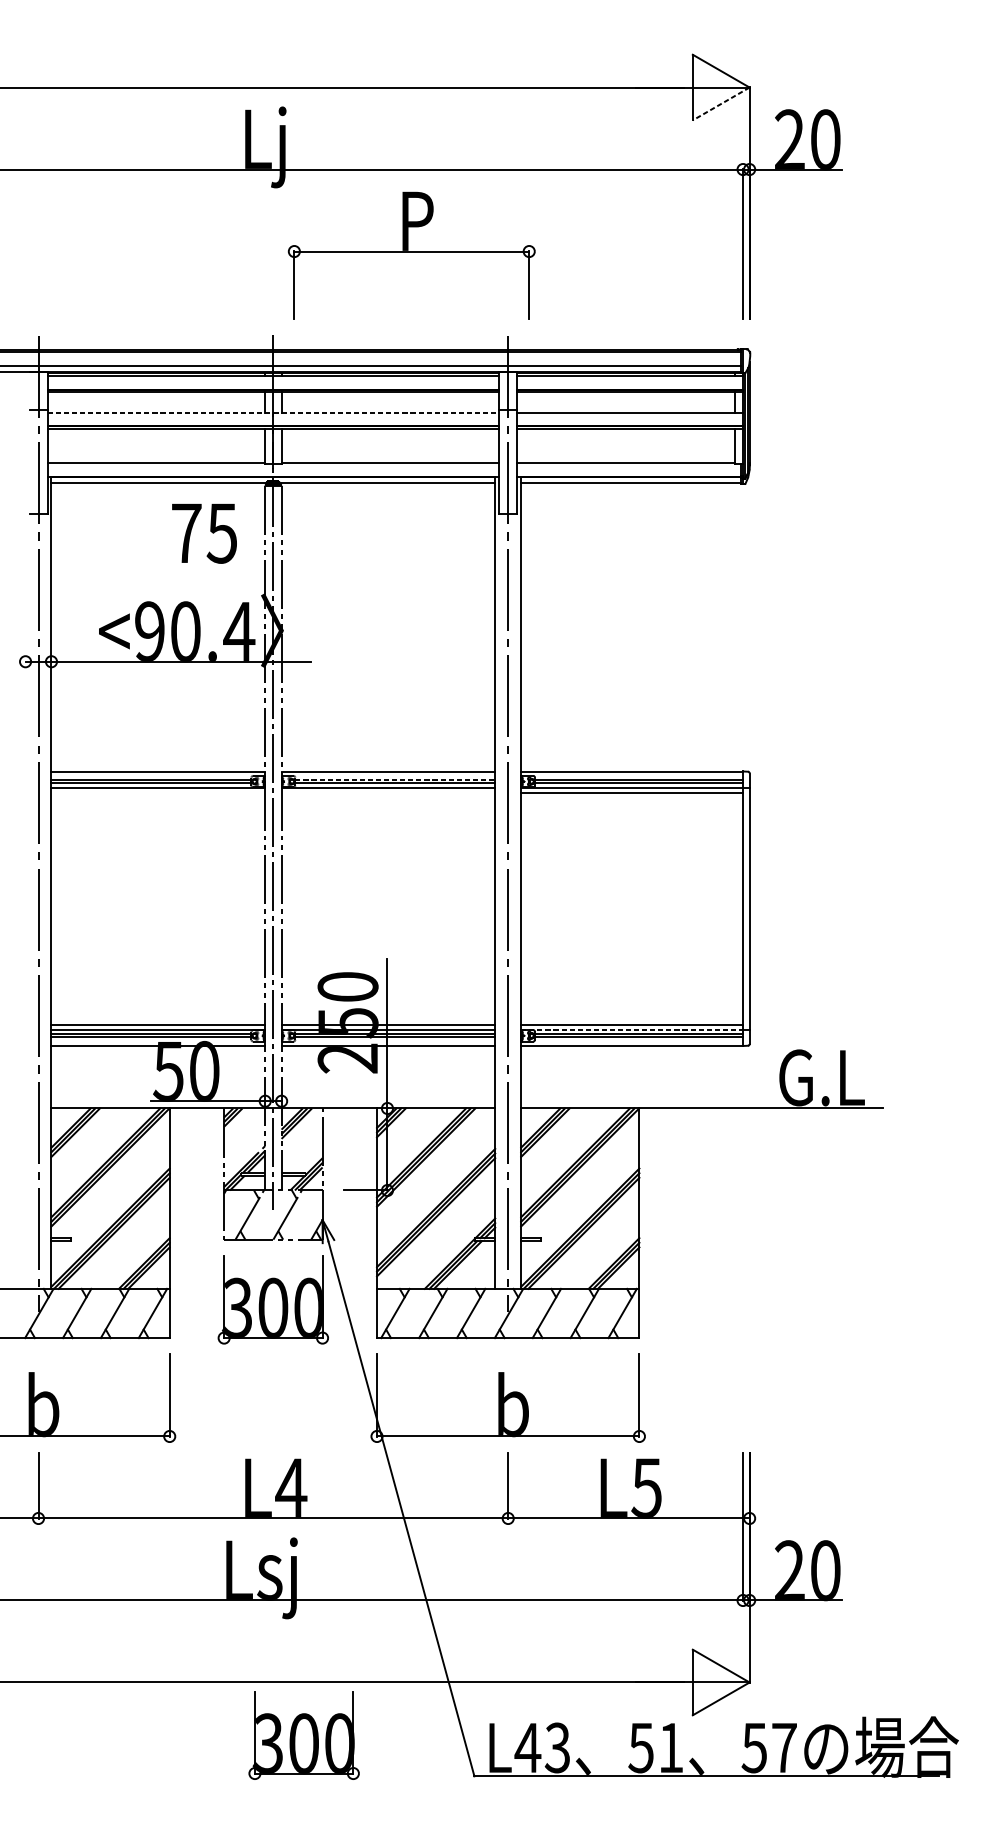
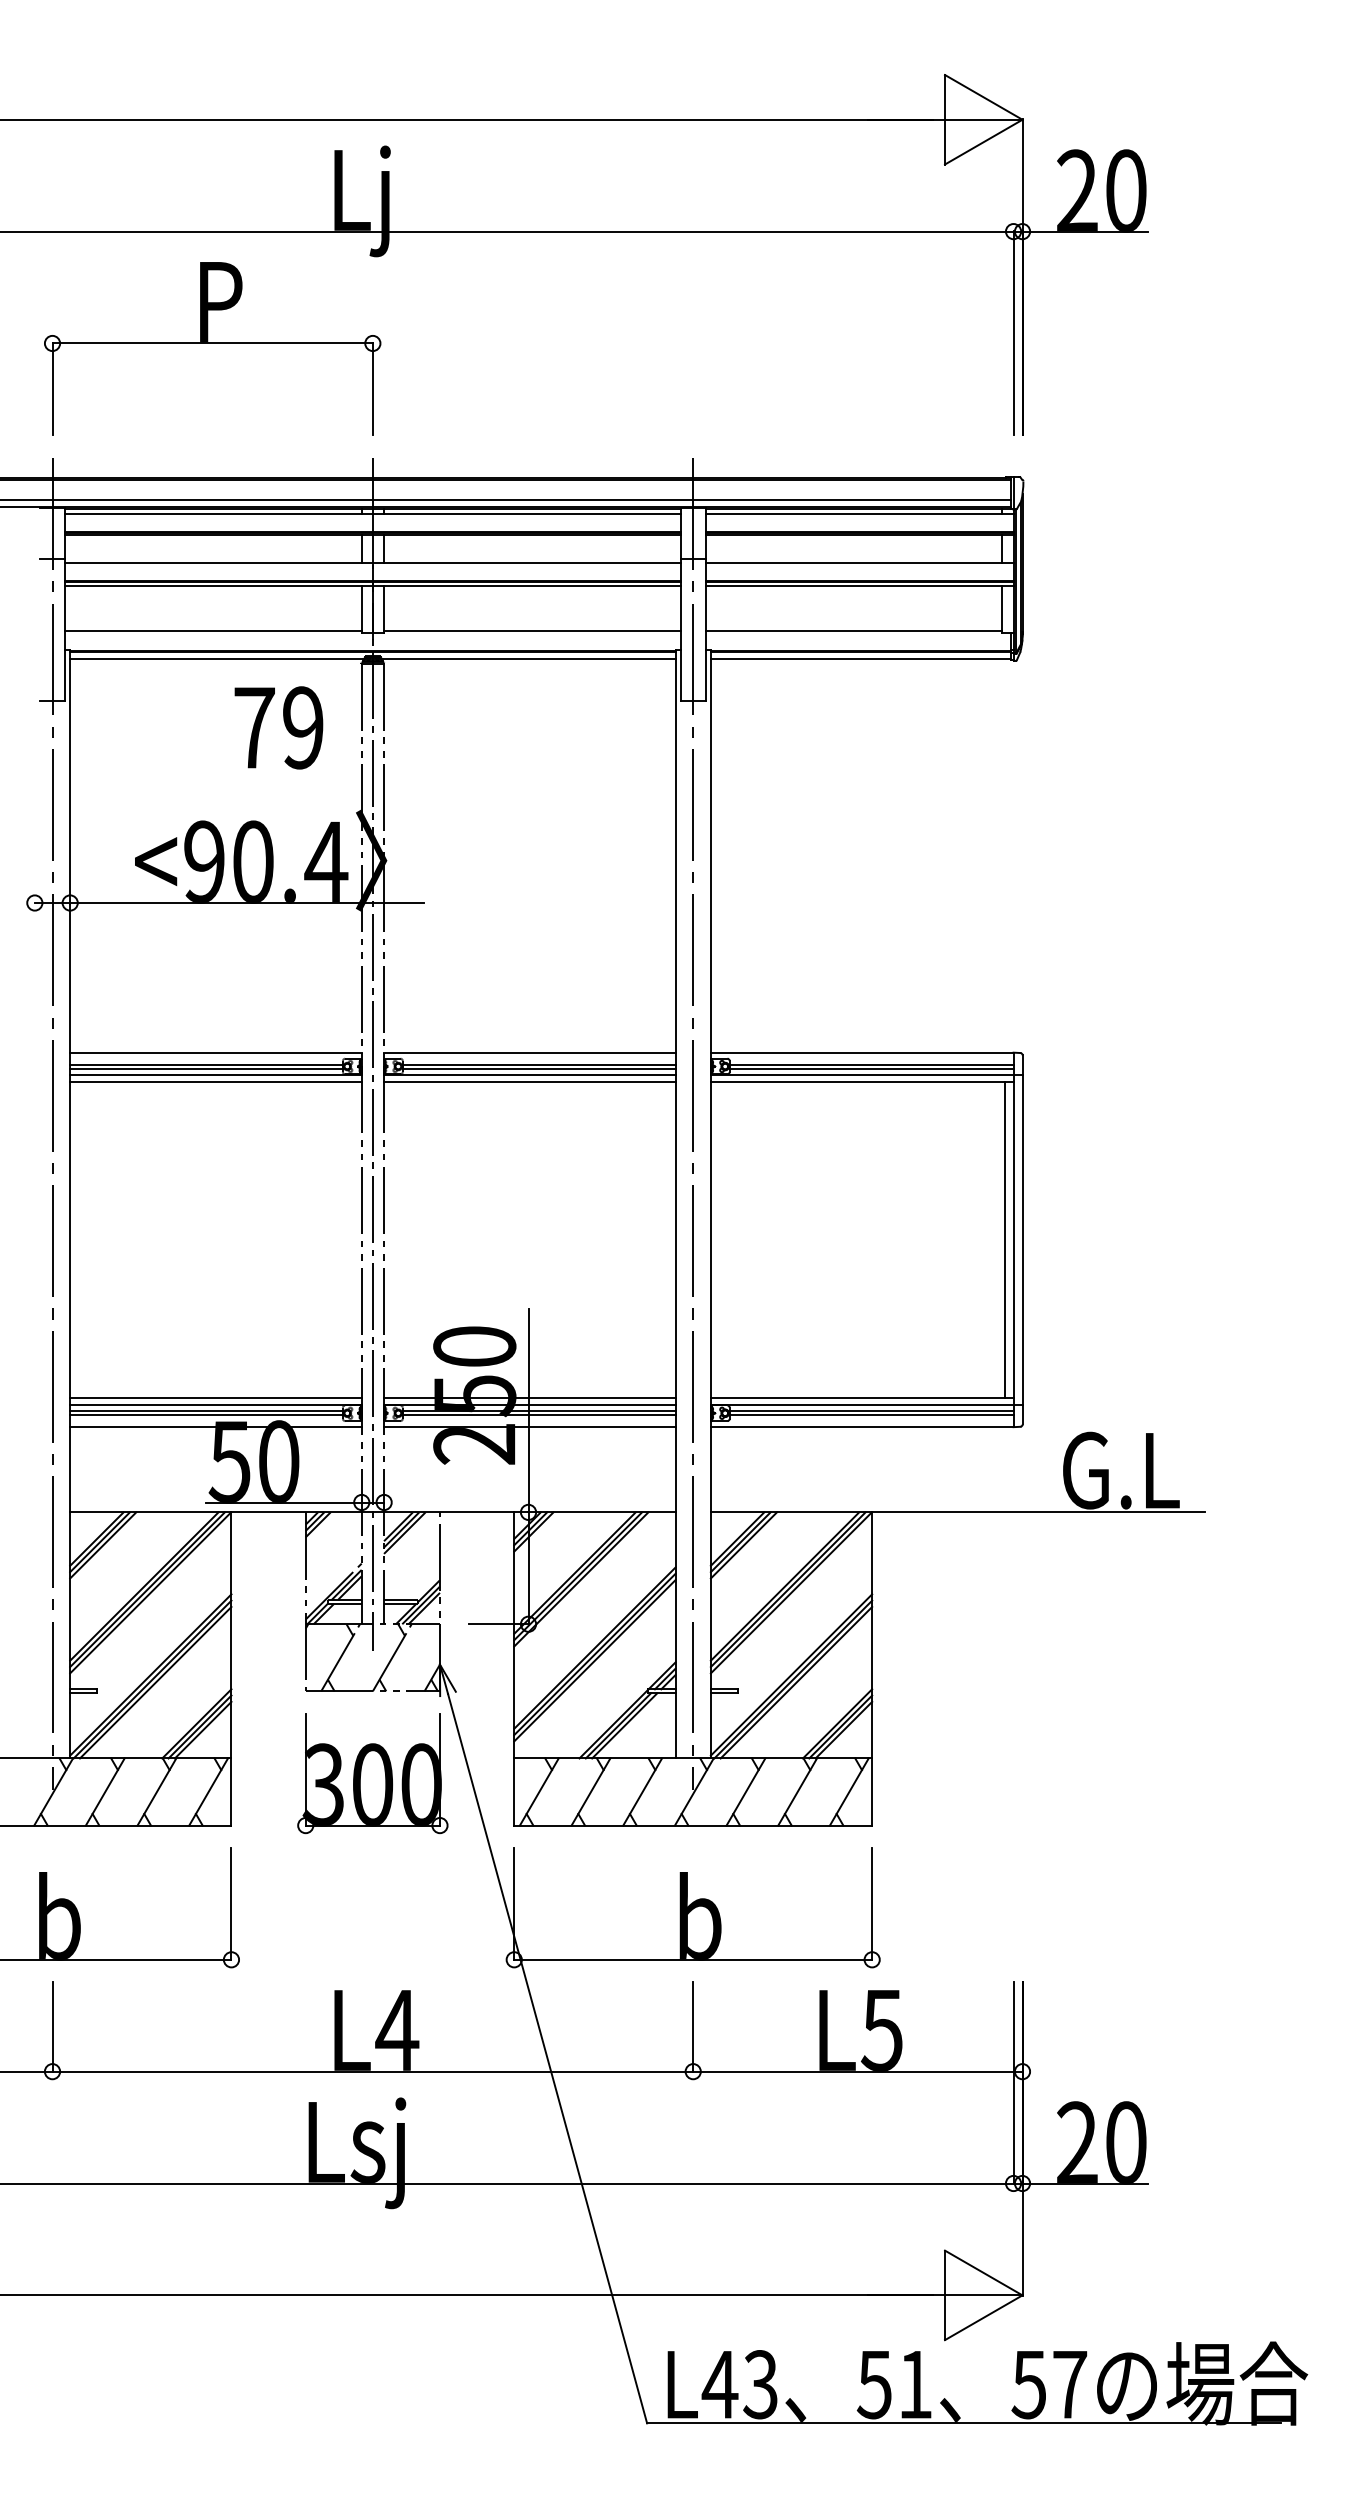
line: (721, 104) -> (983, 142), dashed -> solid
part: (411, 255) -> (212, 348), moved
line: (273, 412) -> (373, 563), dashed -> solid
text: (221, 533) -> (302, 727), 75 -> 79
line: (395, 780) -> (539, 1064), dashed -> solid
line: (158, 792) -> (215, 1081), added
line: (388, 792) -> (529, 1081), added
line: (736, 908) -> (1004, 1239), added
line: (632, 1030) -> (862, 1405), dashed -> solid
part: (303, 1735) -> (414, 2367), removed

